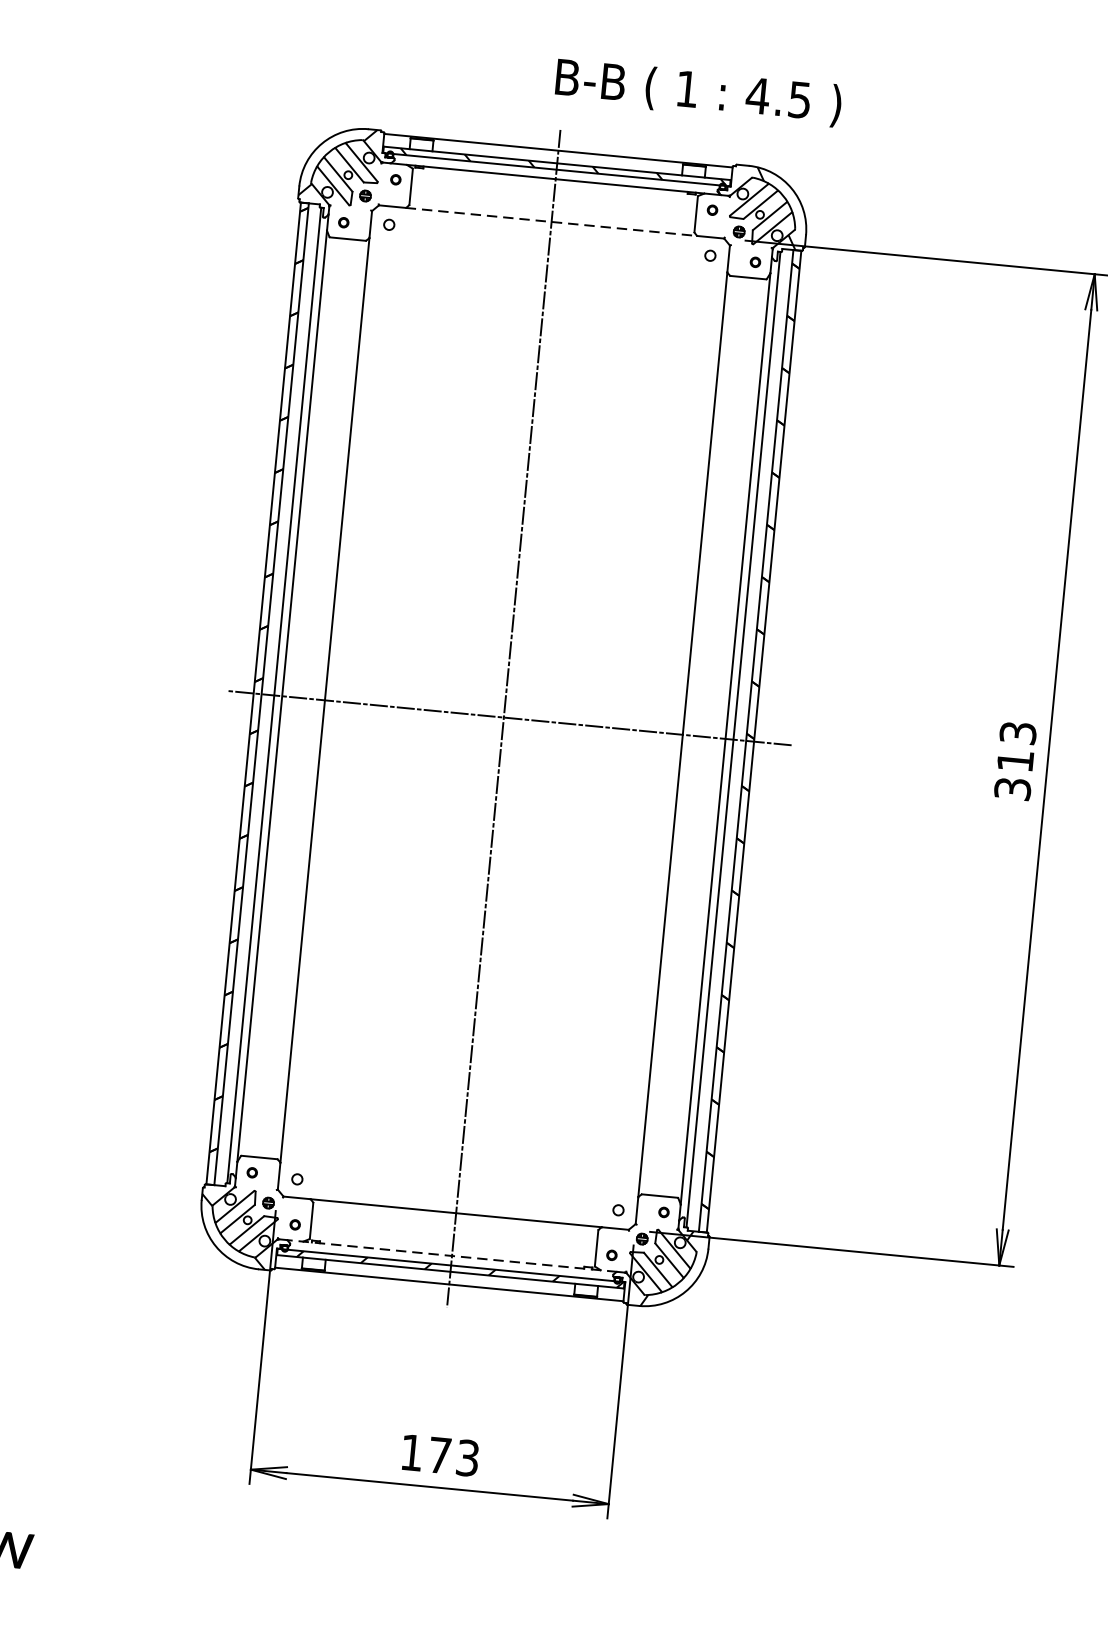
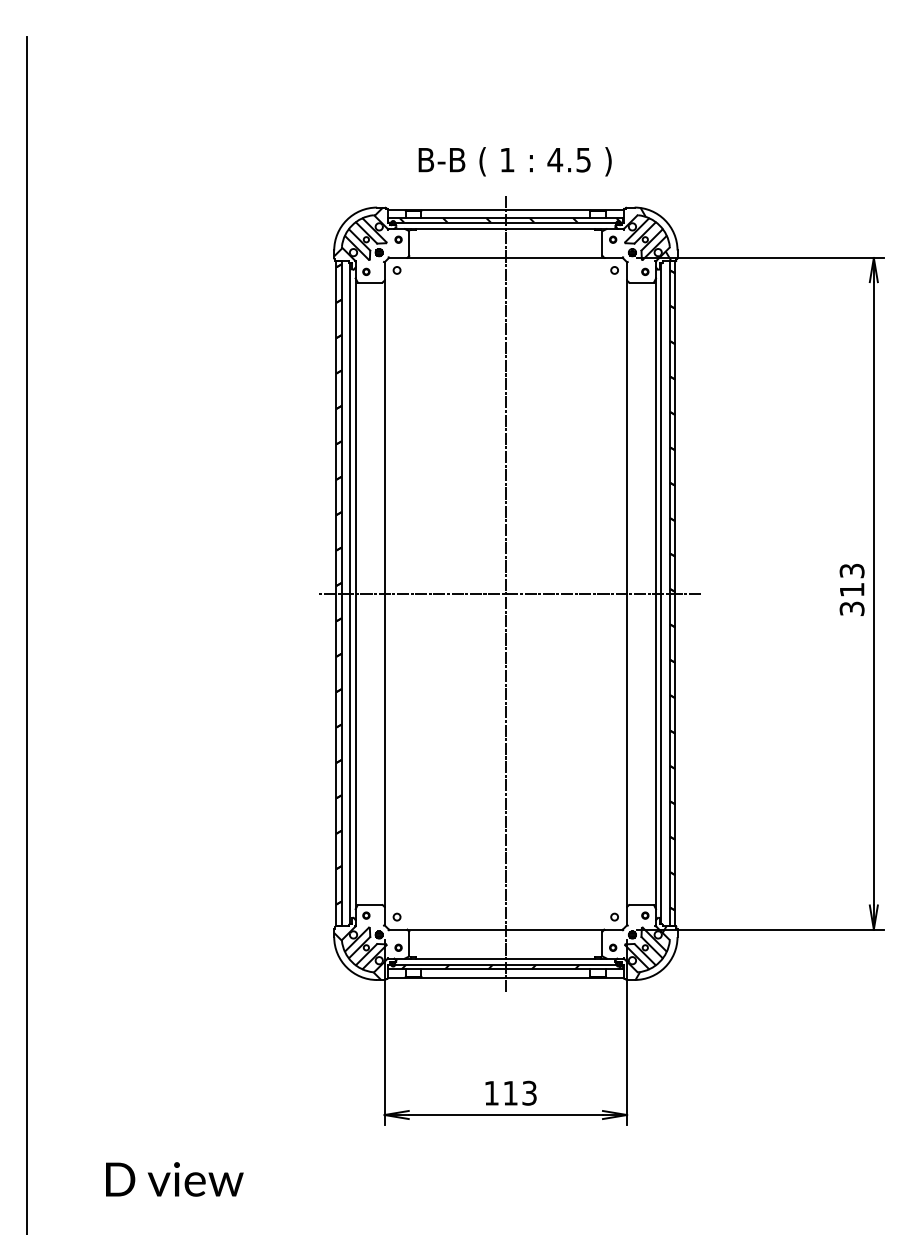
text: (697, 92) -> (514, 161), moved
line: (550, 222) -> (505, 258), dashed -> solid
line: (451, 1255) -> (505, 958), dashed -> solid
text: (439, 1455) -> (510, 1093), 173 -> 113

